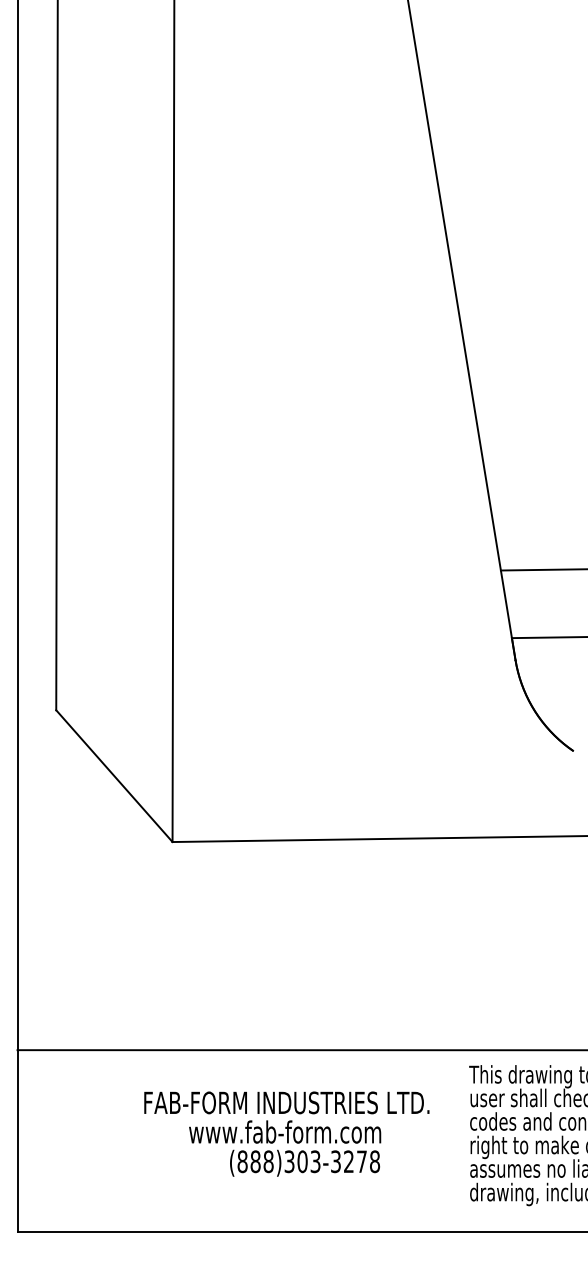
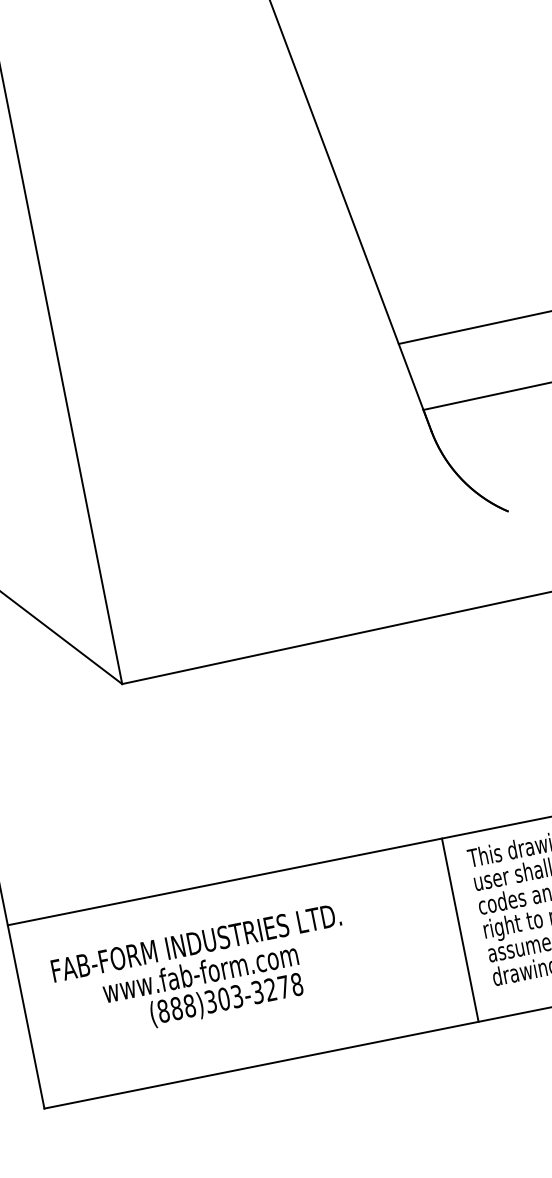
text: (286, 1133) -> (202, 973), moved
line: (447, 1140) -> (459, 929), added

